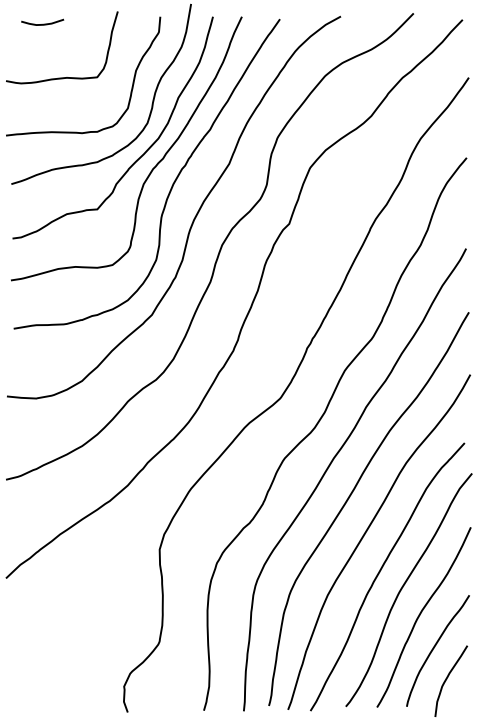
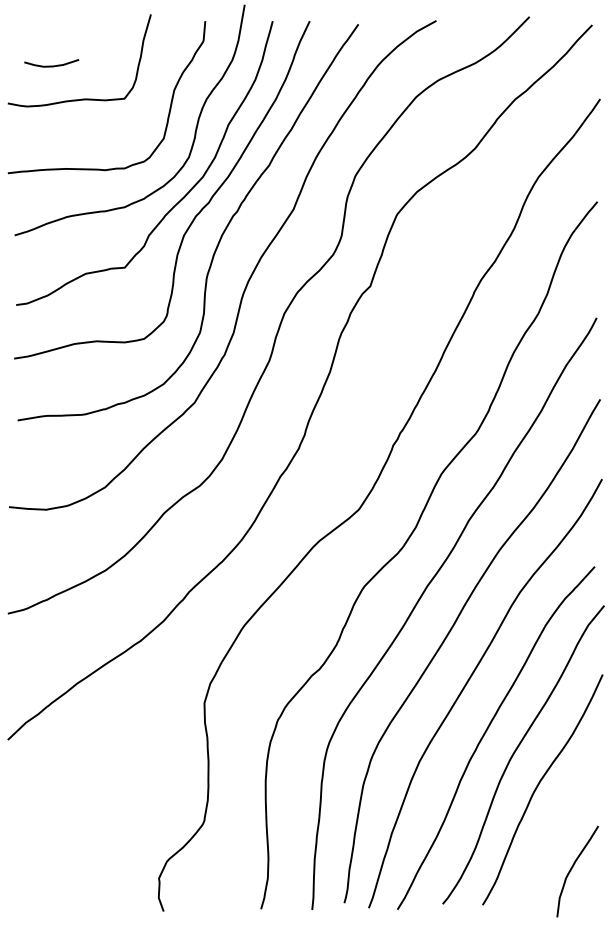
curve: (42, 24) -> (51, 65), moved
curve: (433, 649) -> (555, 830), removed

